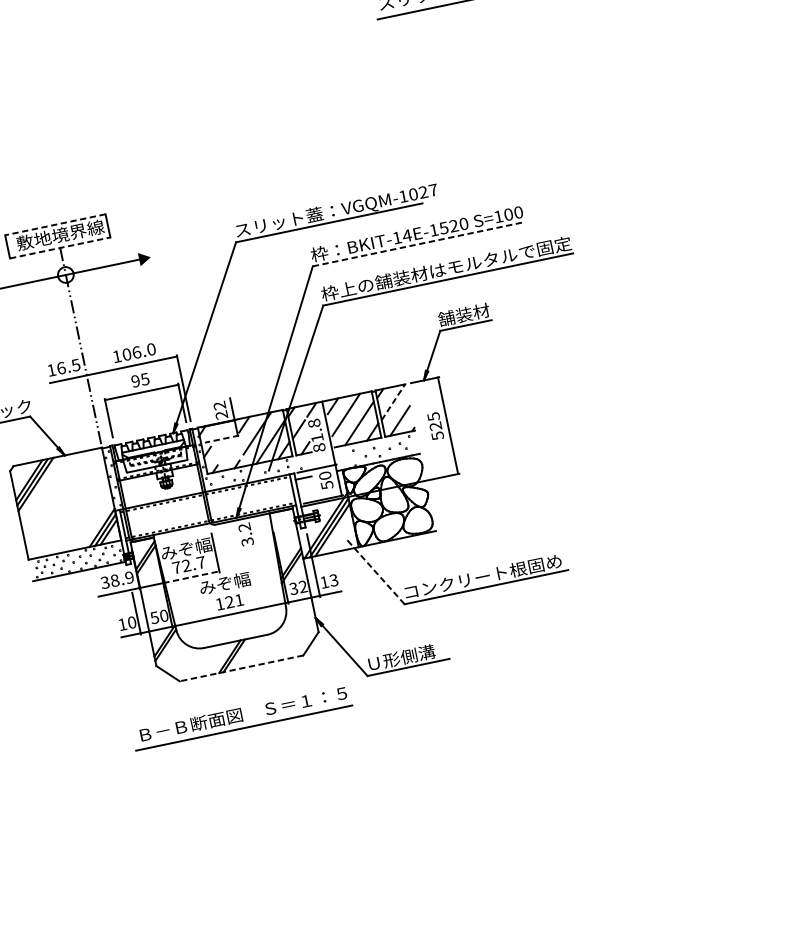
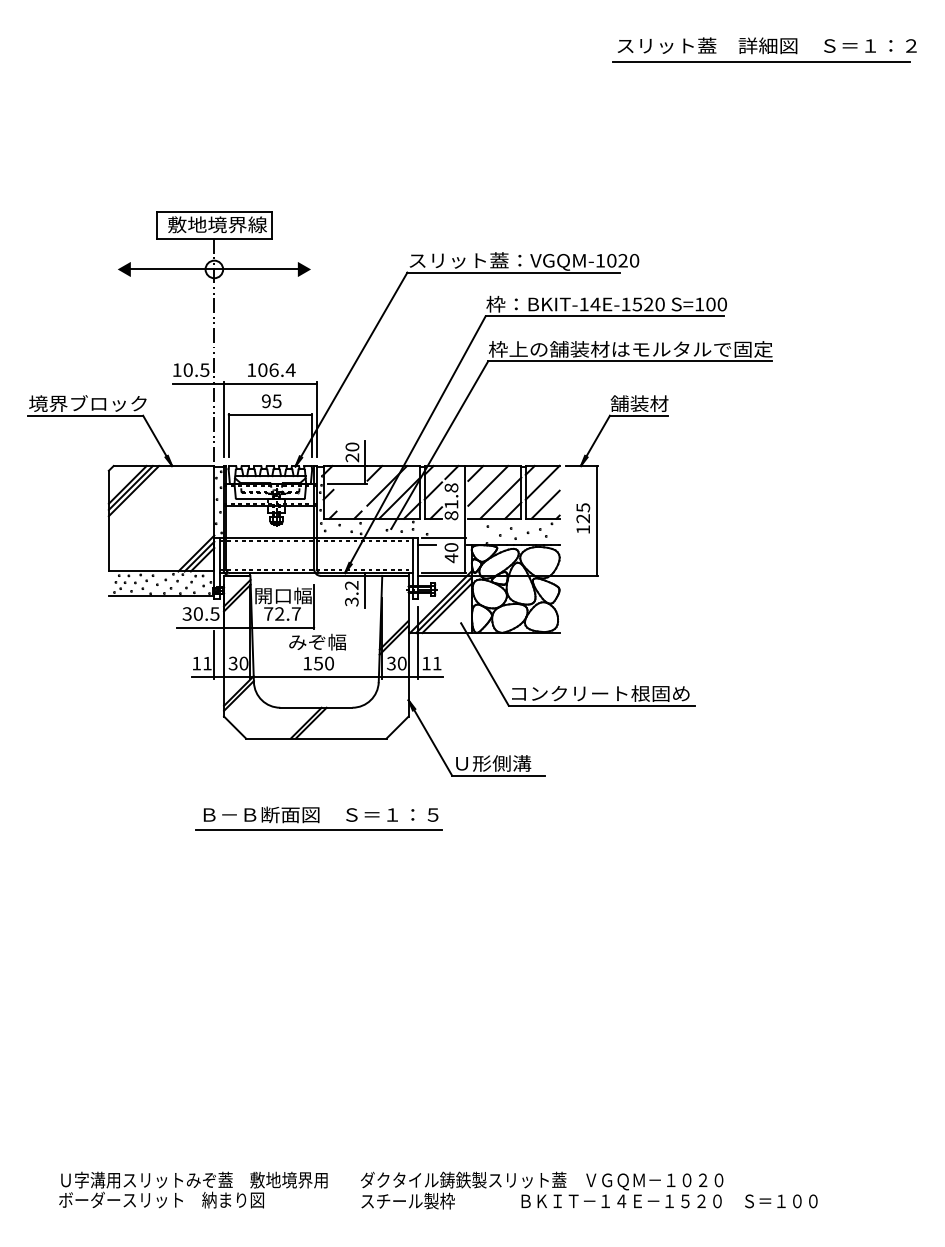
text: (433, 190) -> (634, 260), VGQM-1027 -> VGQM-1020
line: (54, 225) -> (213, 212), dashed -> solid
line: (418, 244) -> (605, 316), dashed -> solid
line: (60, 247) -> (214, 238), dashed -> solid
text: (151, 348) -> (290, 369), 106.0 -> 106.4
text: (60, 367) -> (187, 369), 16.5 -> 10.5
line: (393, 401) -> (542, 482), dashed -> solid
line: (101, 405) -> (223, 419), added
text: (219, 405) -> (352, 446), 22 -> 20
text: (437, 435) -> (583, 529), 525 -> 125
line: (221, 439) -> (346, 484), dashed -> solid
text: (327, 485) -> (451, 558), 50 -> 40
line: (257, 529) -> (365, 590), added
text: (177, 551) -> (273, 596), みぞ幅 -> 開口幅
line: (375, 572) -> (484, 664), dashed -> solid
line: (191, 577) -> (282, 627), dashed -> solid
text: (122, 578) -> (206, 613), 38.9 -> 30.5
text: (333, 580) -> (436, 663), 13 -> 11
text: (302, 586) -> (401, 663), 32 -> 30
text: (234, 601) -> (323, 663), 121 -> 150
text: (154, 616) -> (233, 662), 50 -> 30
text: (132, 622) -> (207, 663), 10 -> 11
line: (240, 668) -> (315, 738), dashed -> solid
part: (241, 717) -> (318, 818), moved

